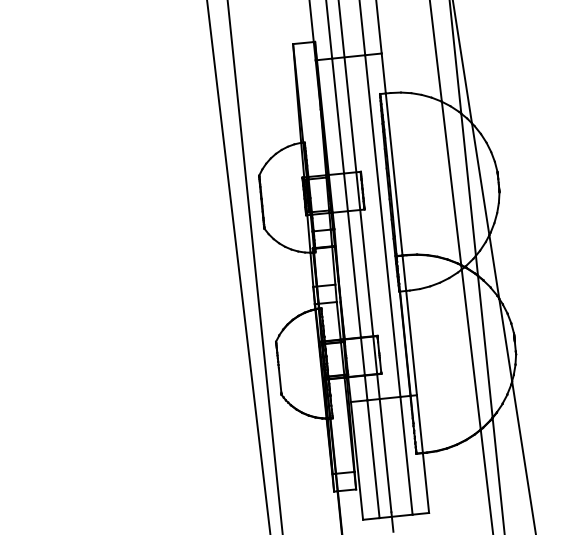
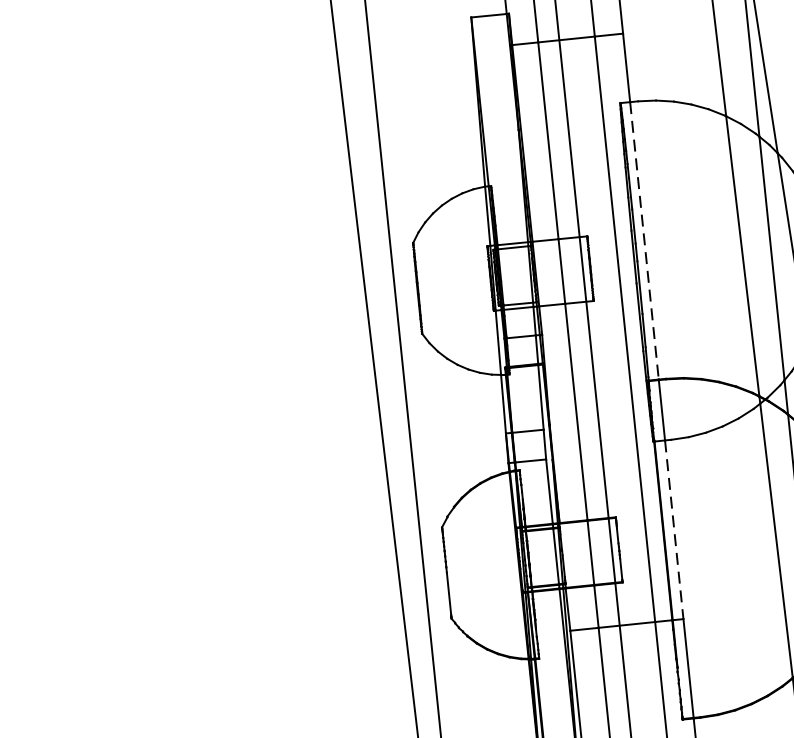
line: (394, 174) -> (645, 240), solid -> dashed
line: (411, 343) -> (674, 530), solid -> dashed

